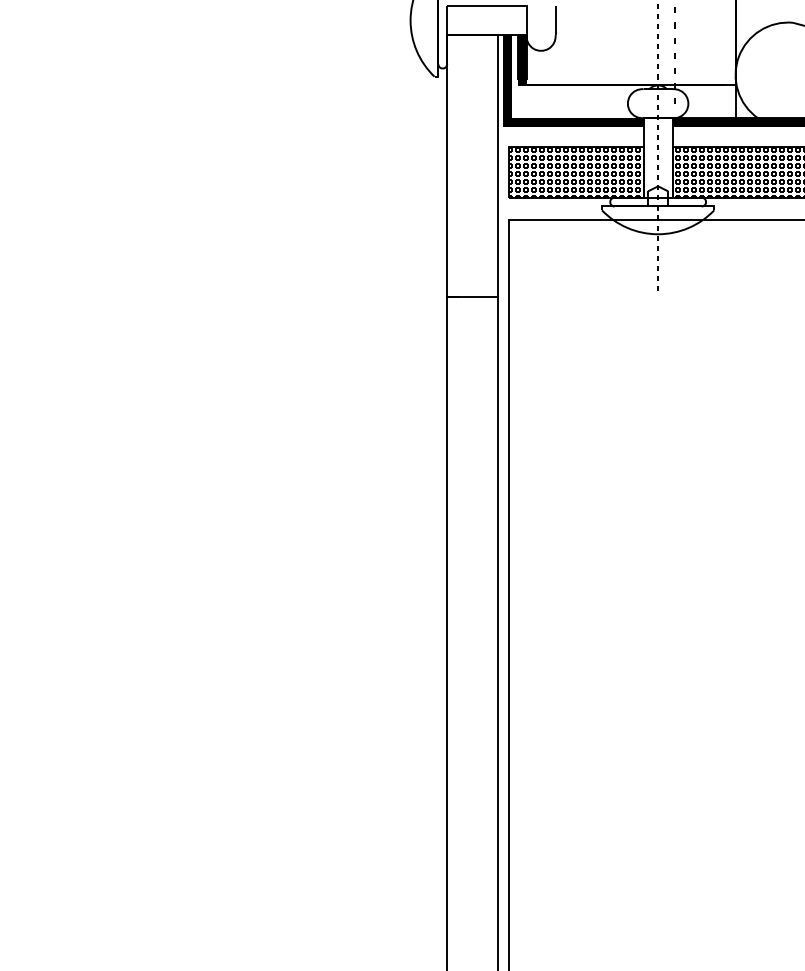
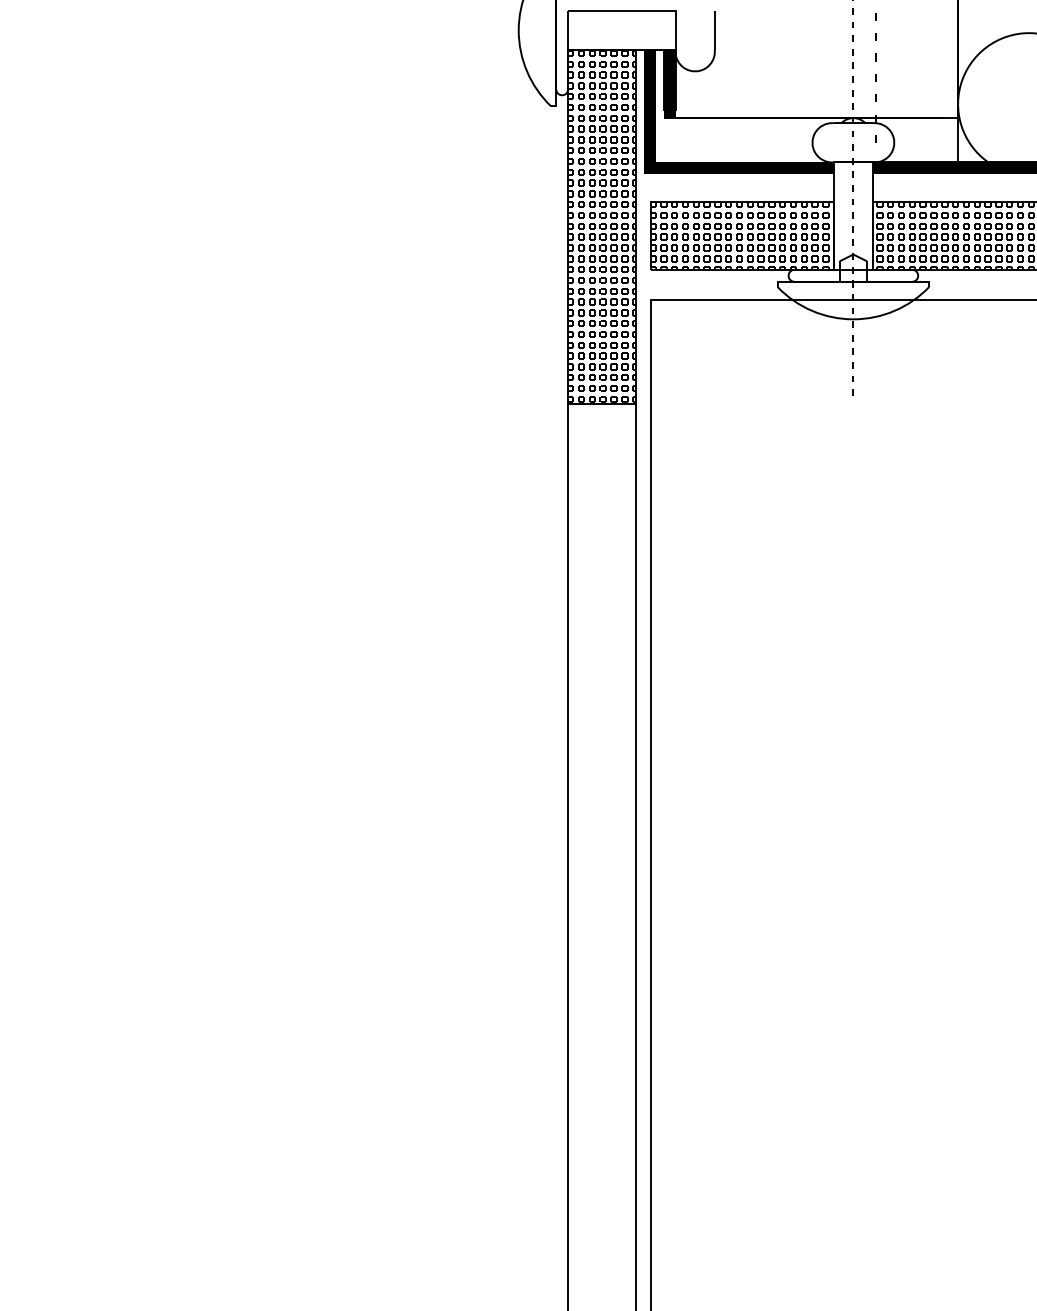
hatch: (472, 165) -> (602, 226), added

